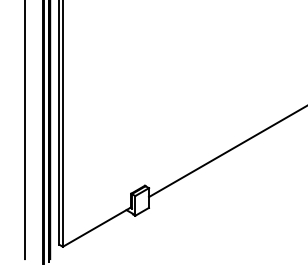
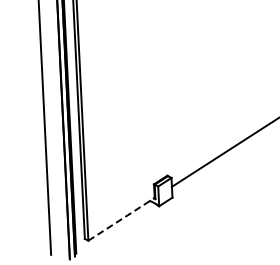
line: (97, 226) -> (121, 218), solid -> dashed

